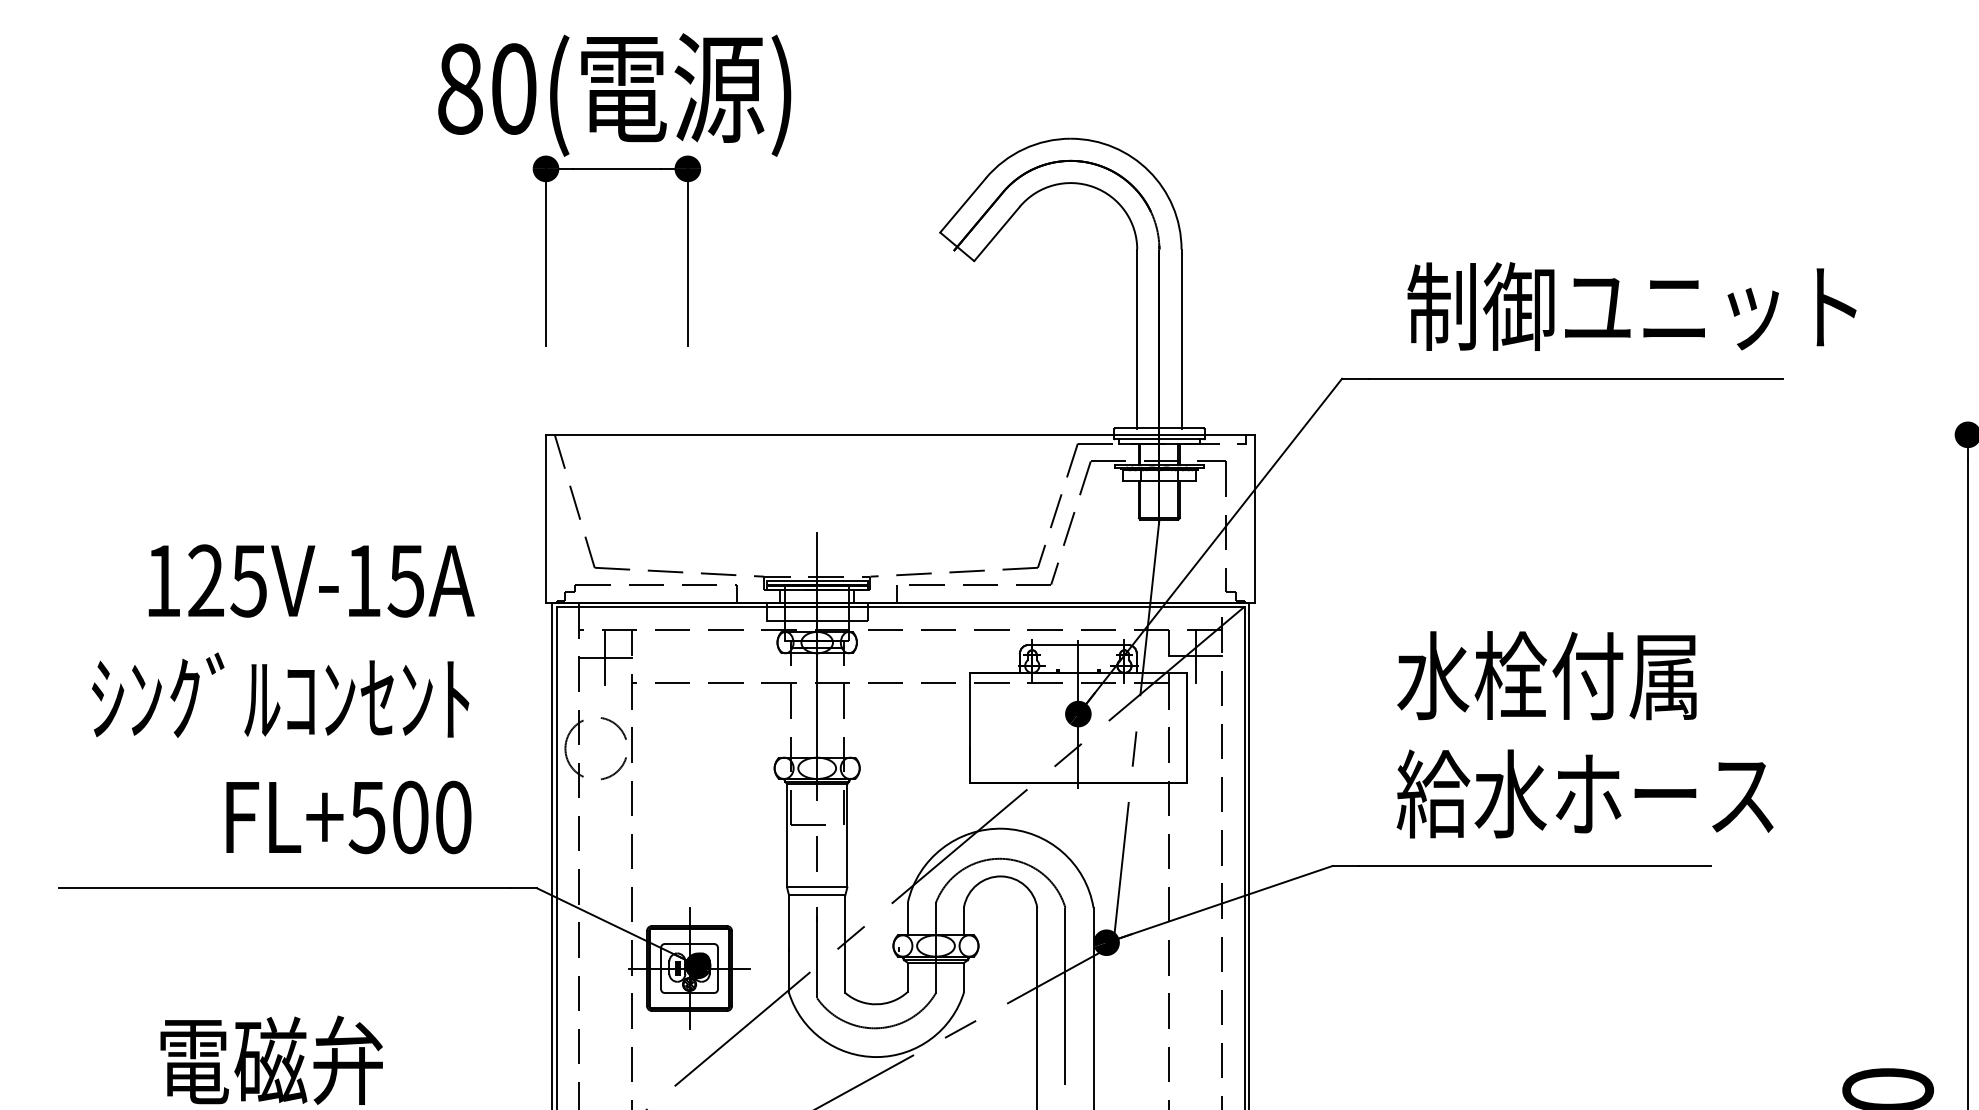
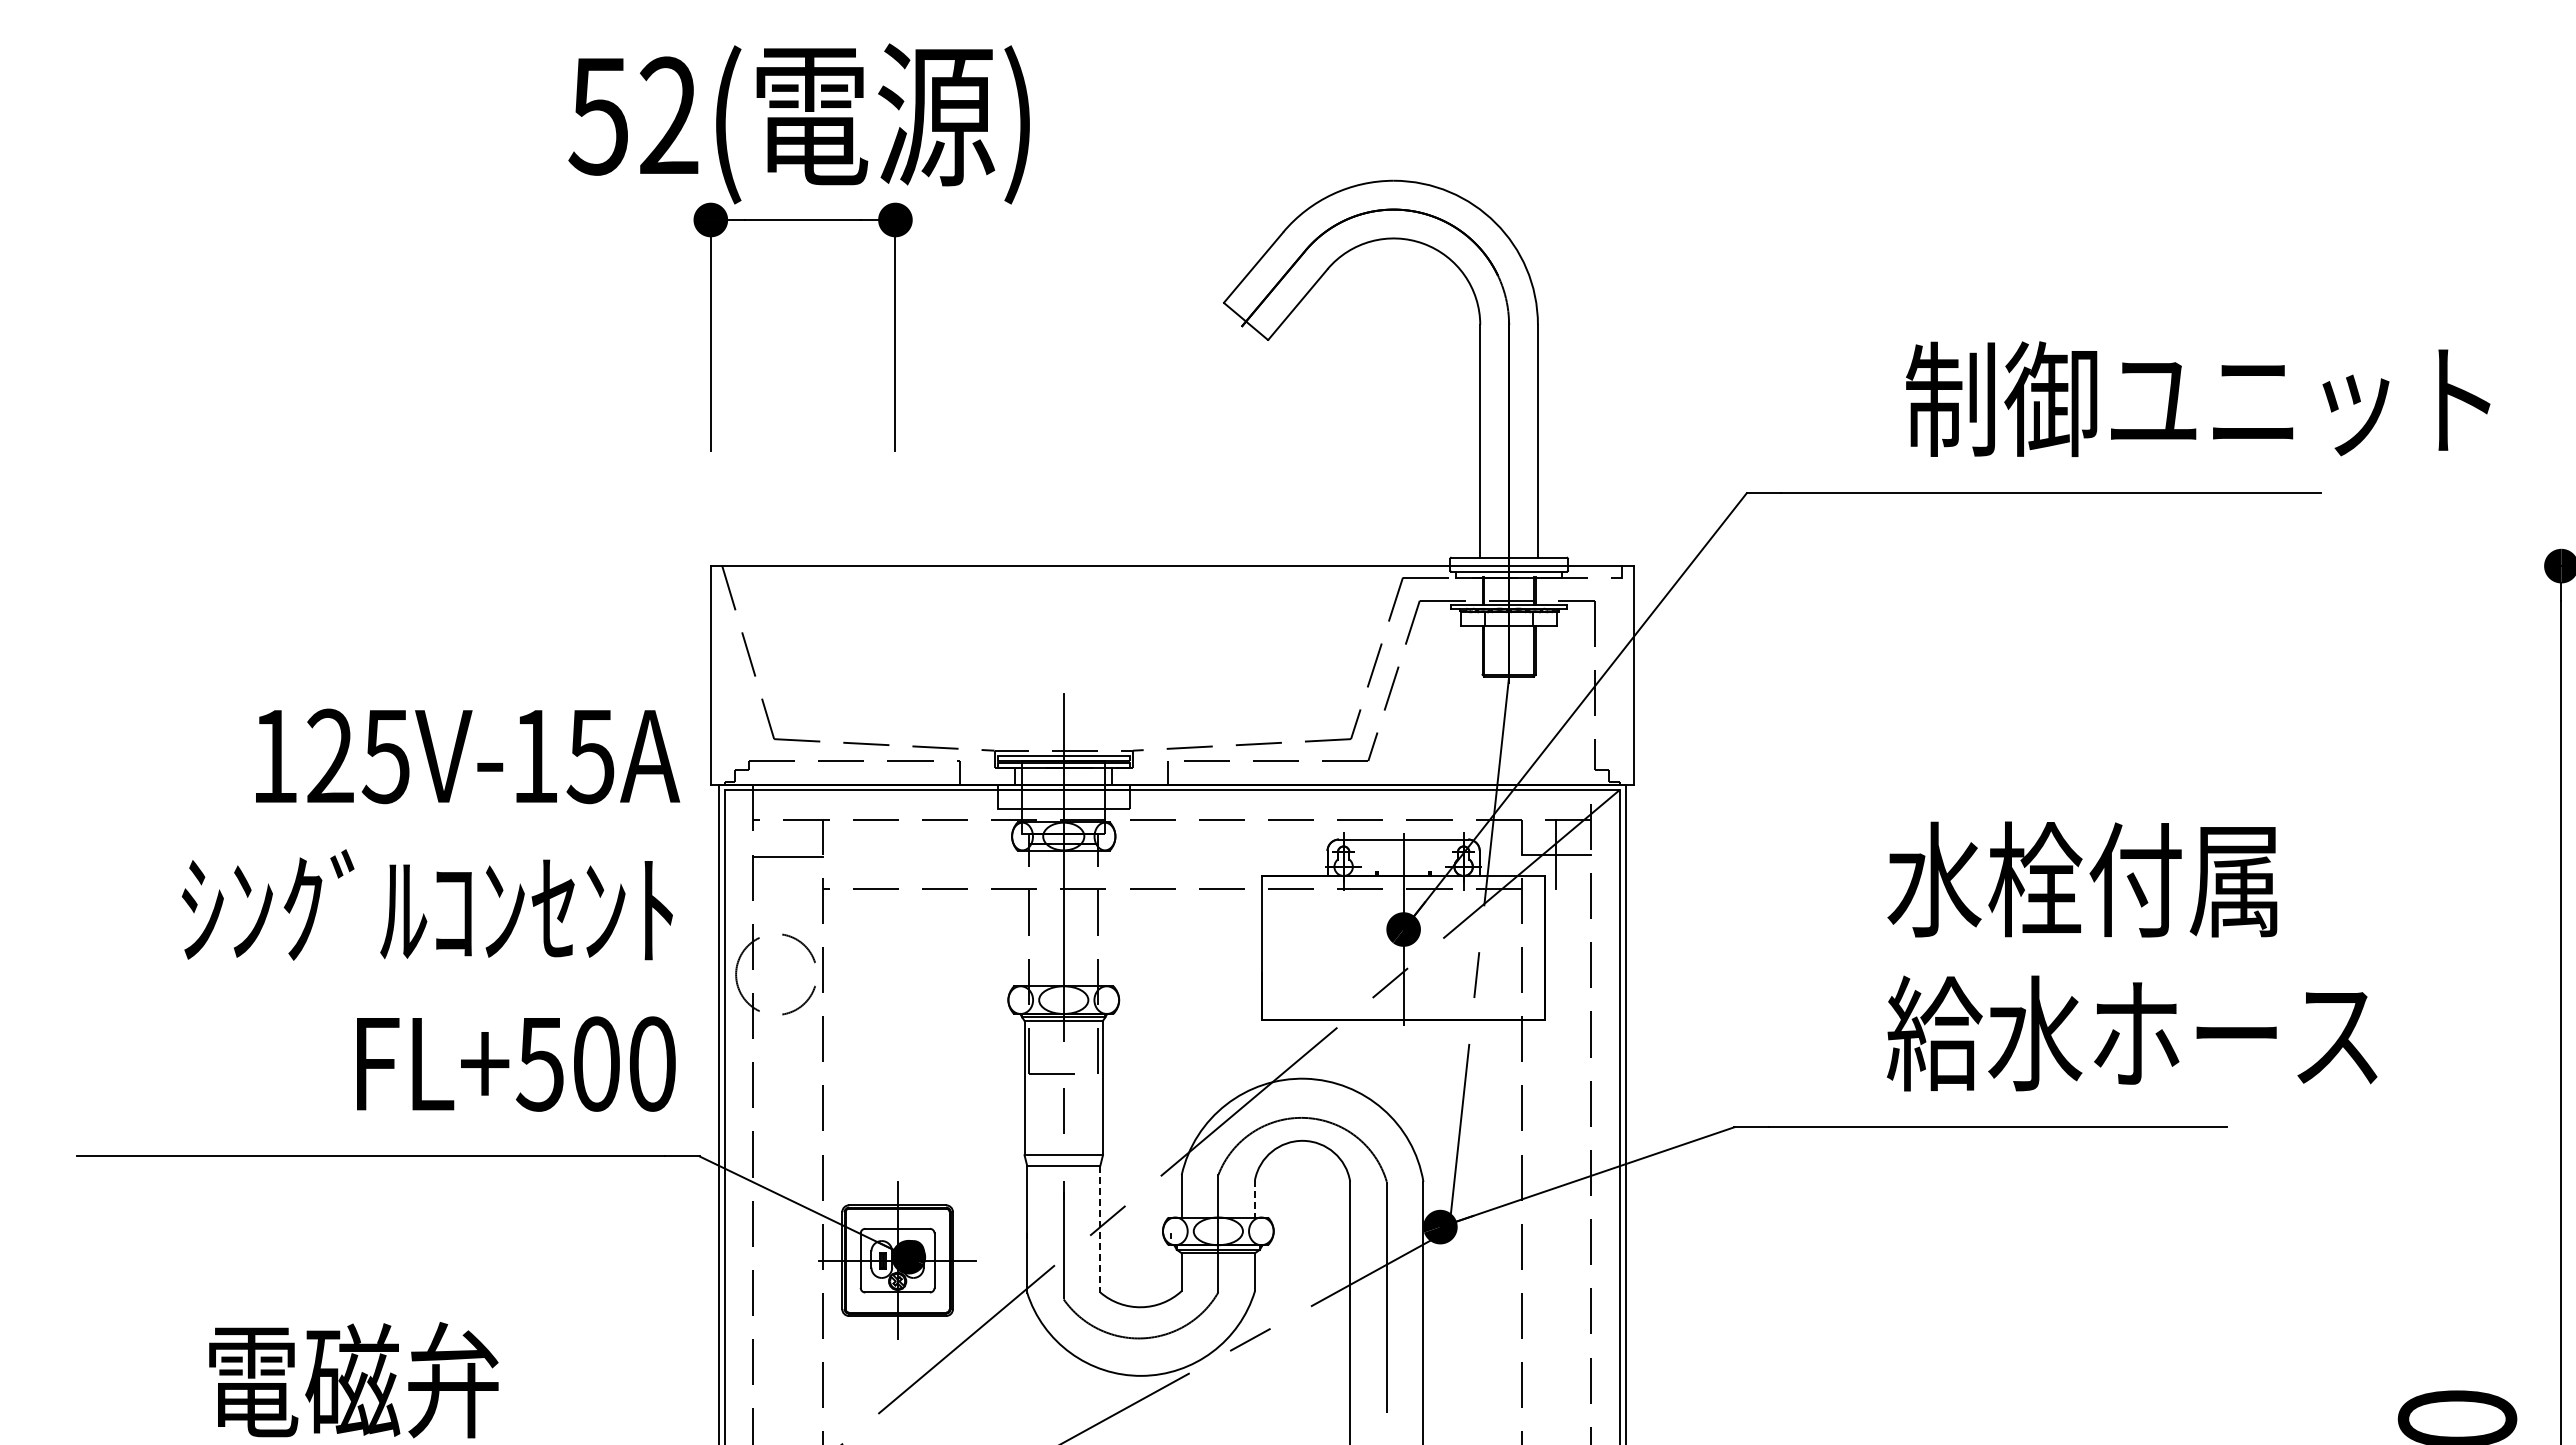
text: (486, 88) -> (633, 115), 80( -> 52(
text: (1632, 306) -> (2198, 398), moved
line: (605, 657) -> (788, 856), removed
text: (282, 698) -> (430, 909), moved
text: (1585, 734) -> (2132, 956), moved
line: (964, 920) -> (1255, 1198), solid -> dashed
line: (845, 944) -> (1100, 1229), solid -> dashed

